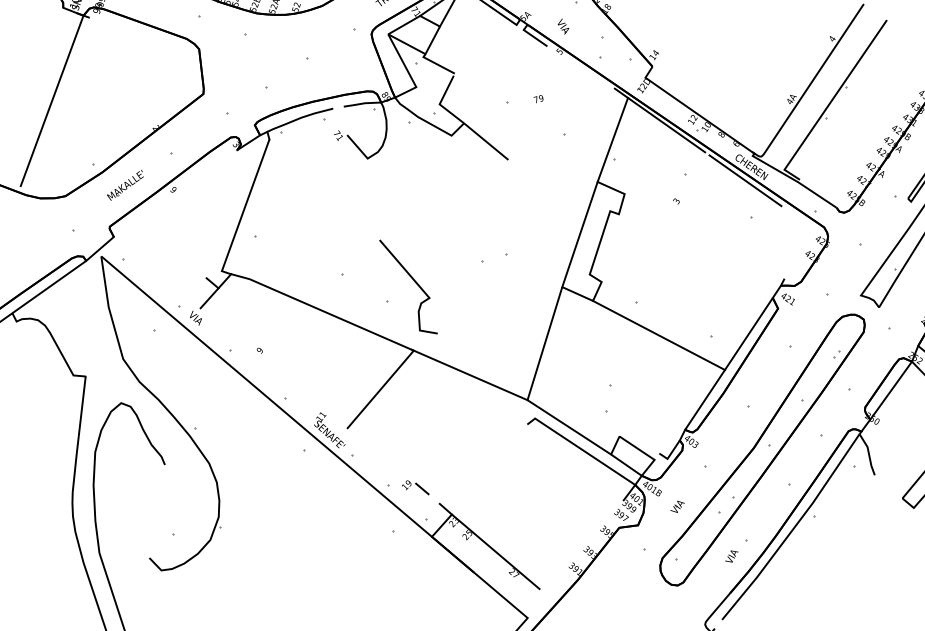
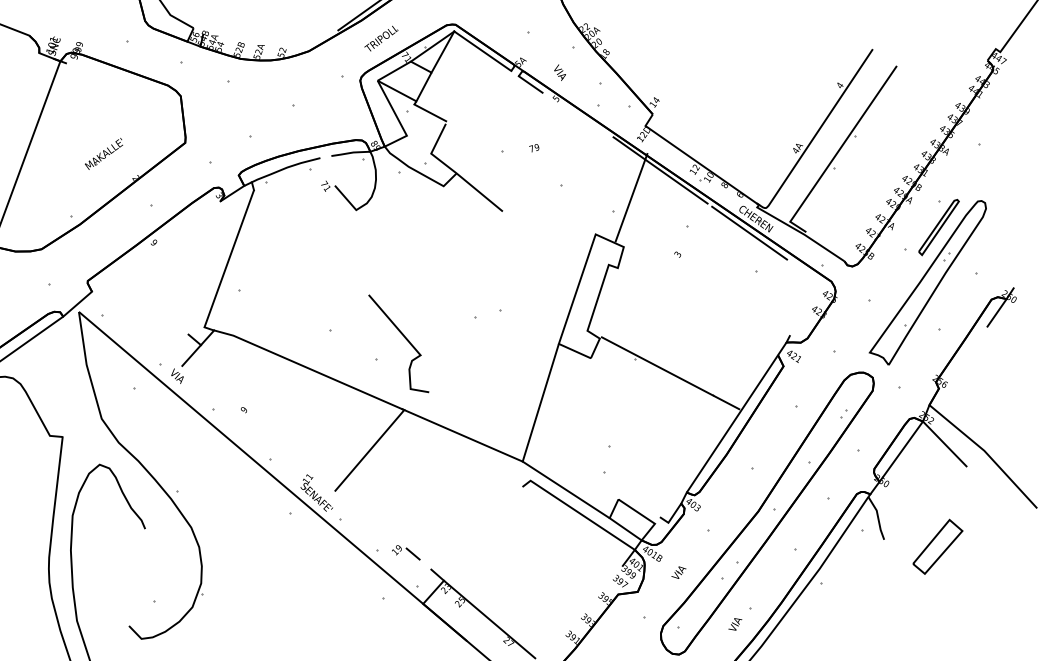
line: (612, 139) -> (631, 197), moved
part: (125, 184) -> (104, 153), moved
line: (658, 335) -> (670, 373), moved

